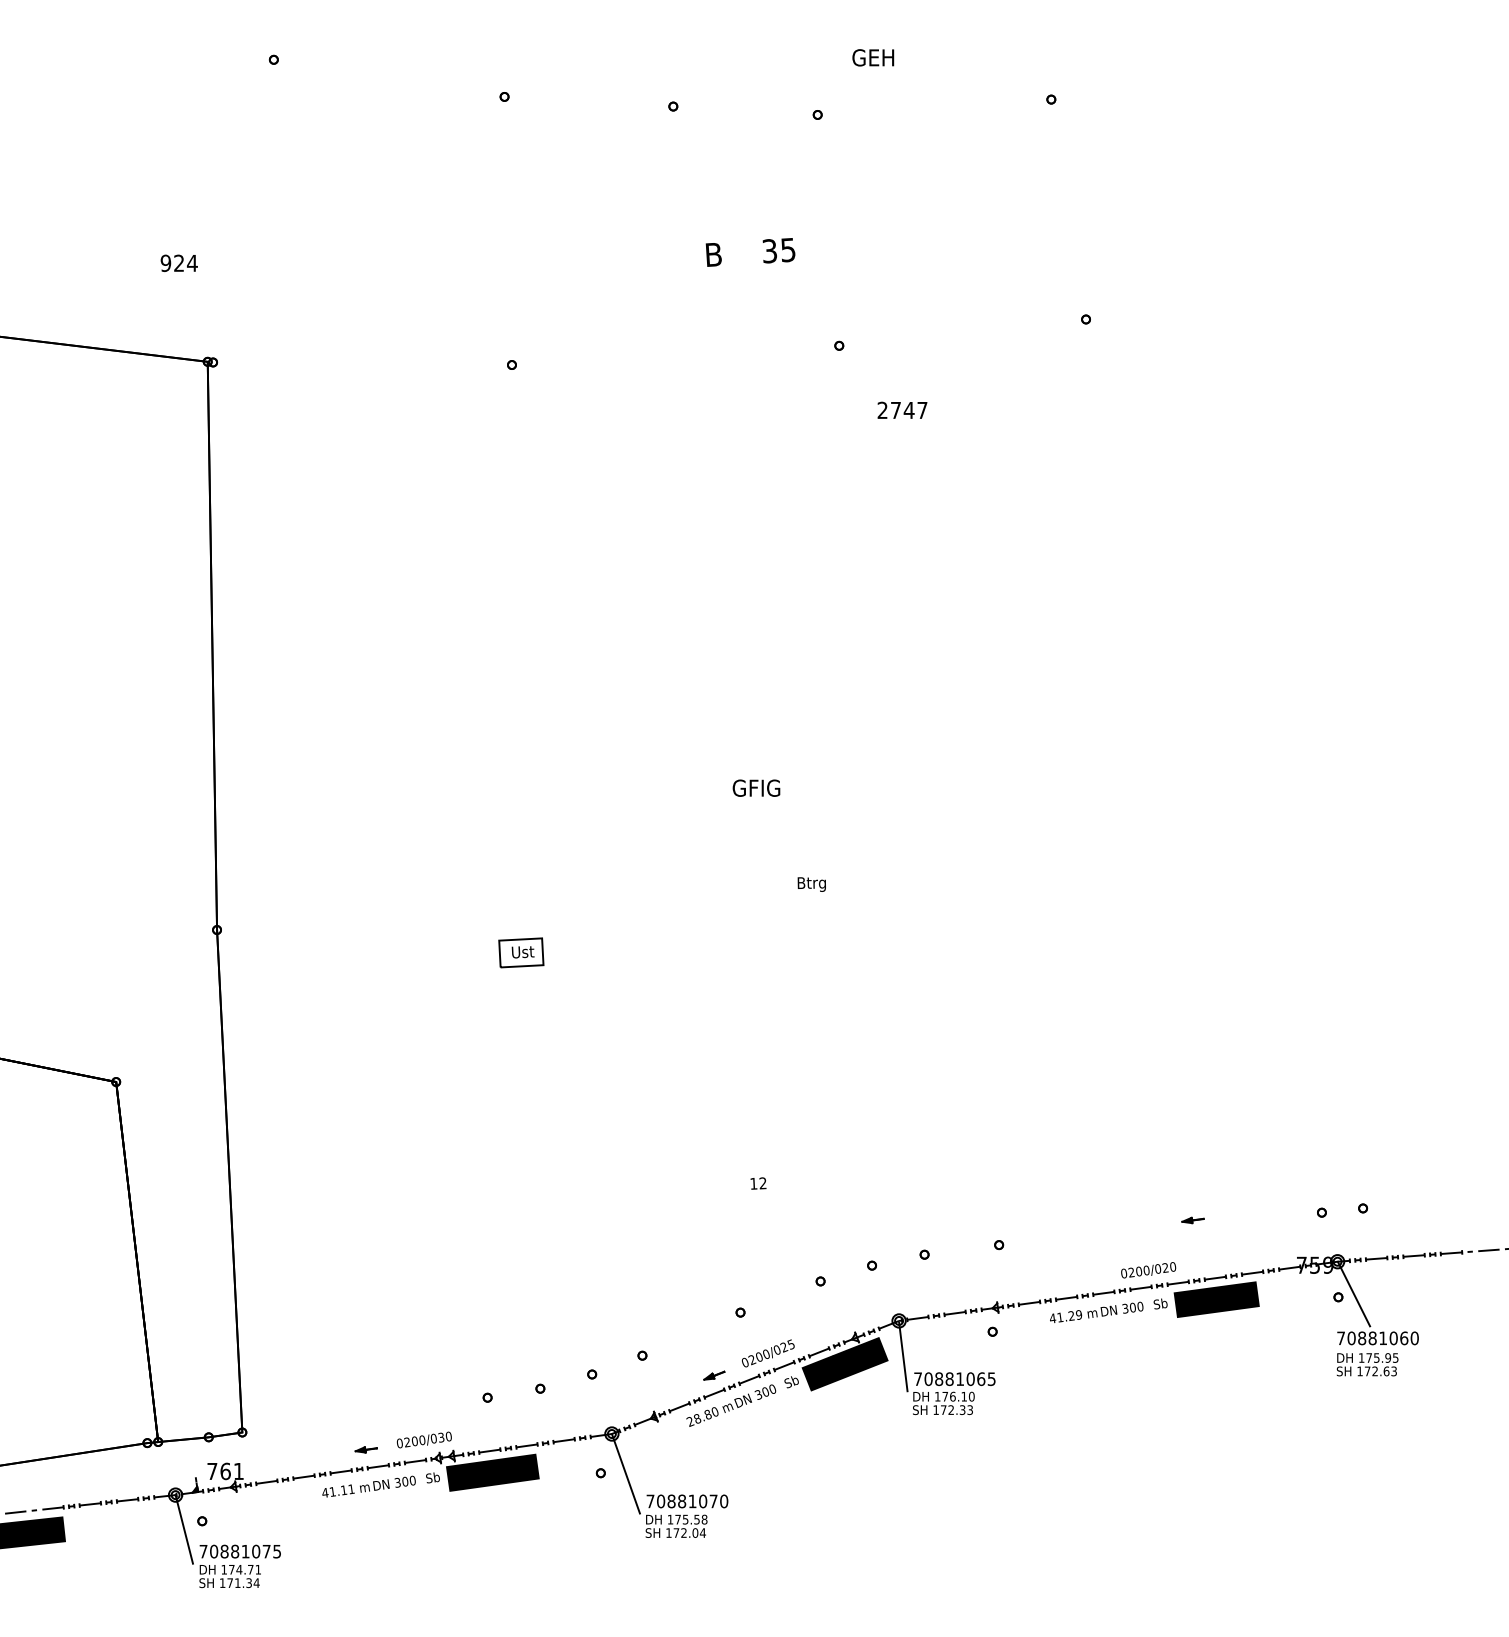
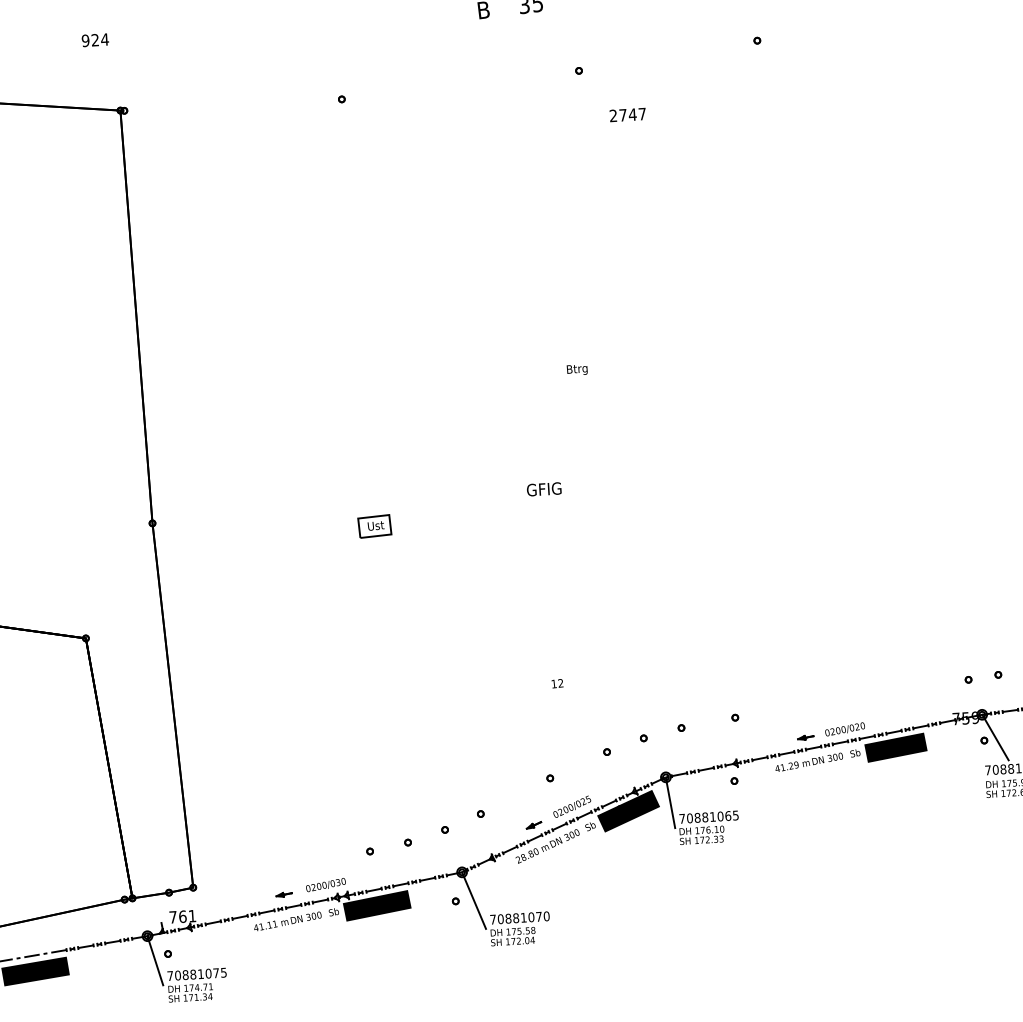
text: (756, 787) -> (544, 488), moved
text: (811, 884) -> (577, 370), moved
part: (1192, 1220) -> (805, 737), moved

